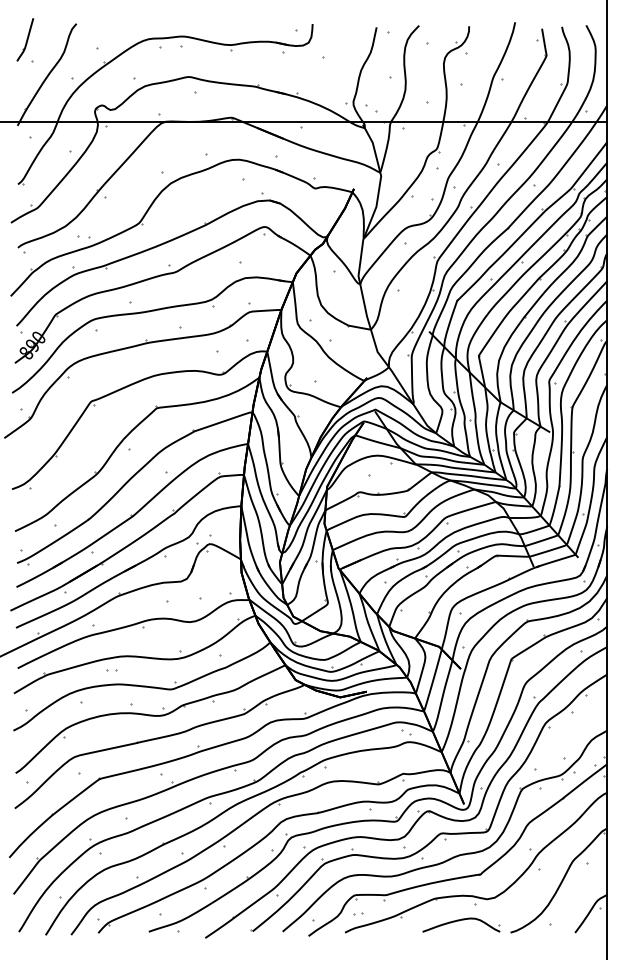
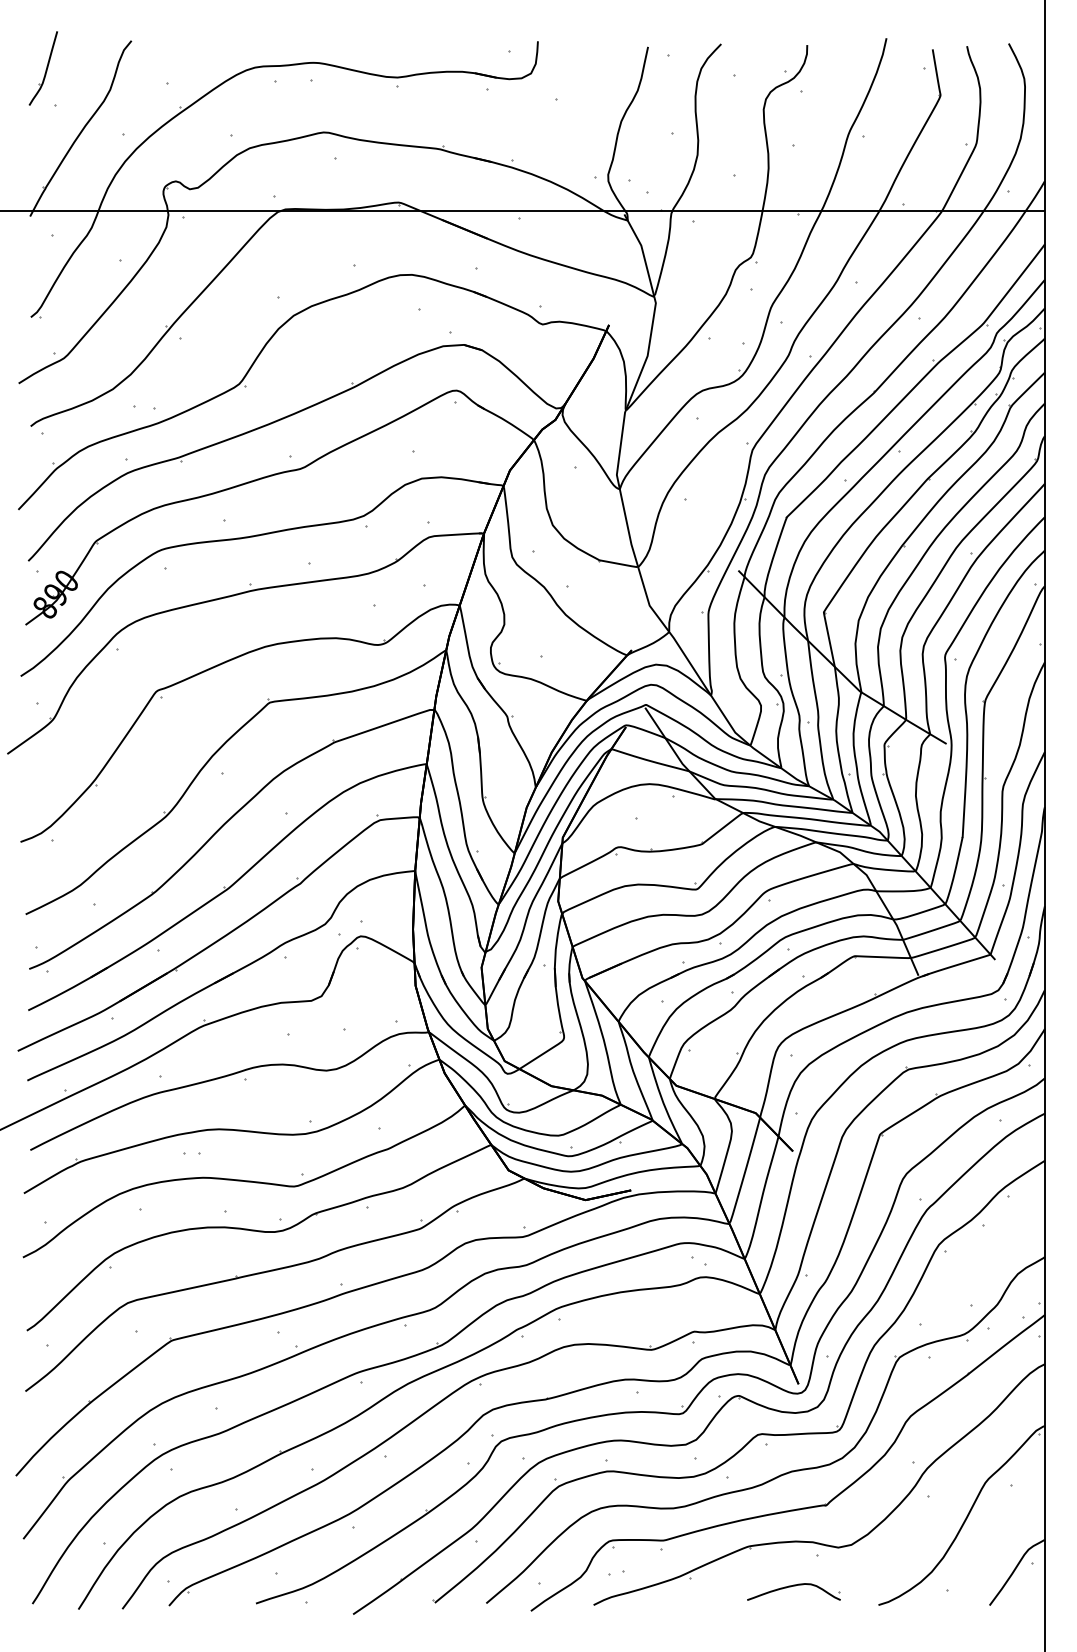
part: (461, 924) -> (794, 1590), size x0.7

